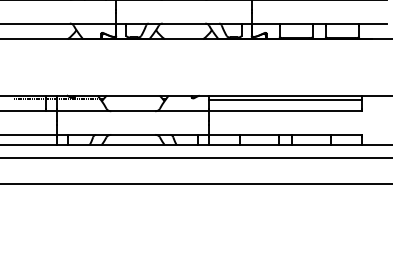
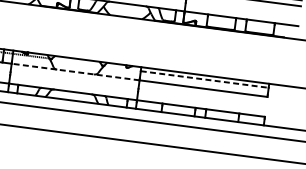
line: (286, 100) -> (205, 79), solid -> dashed
line: (132, 111) -> (75, 72), solid -> dashed

